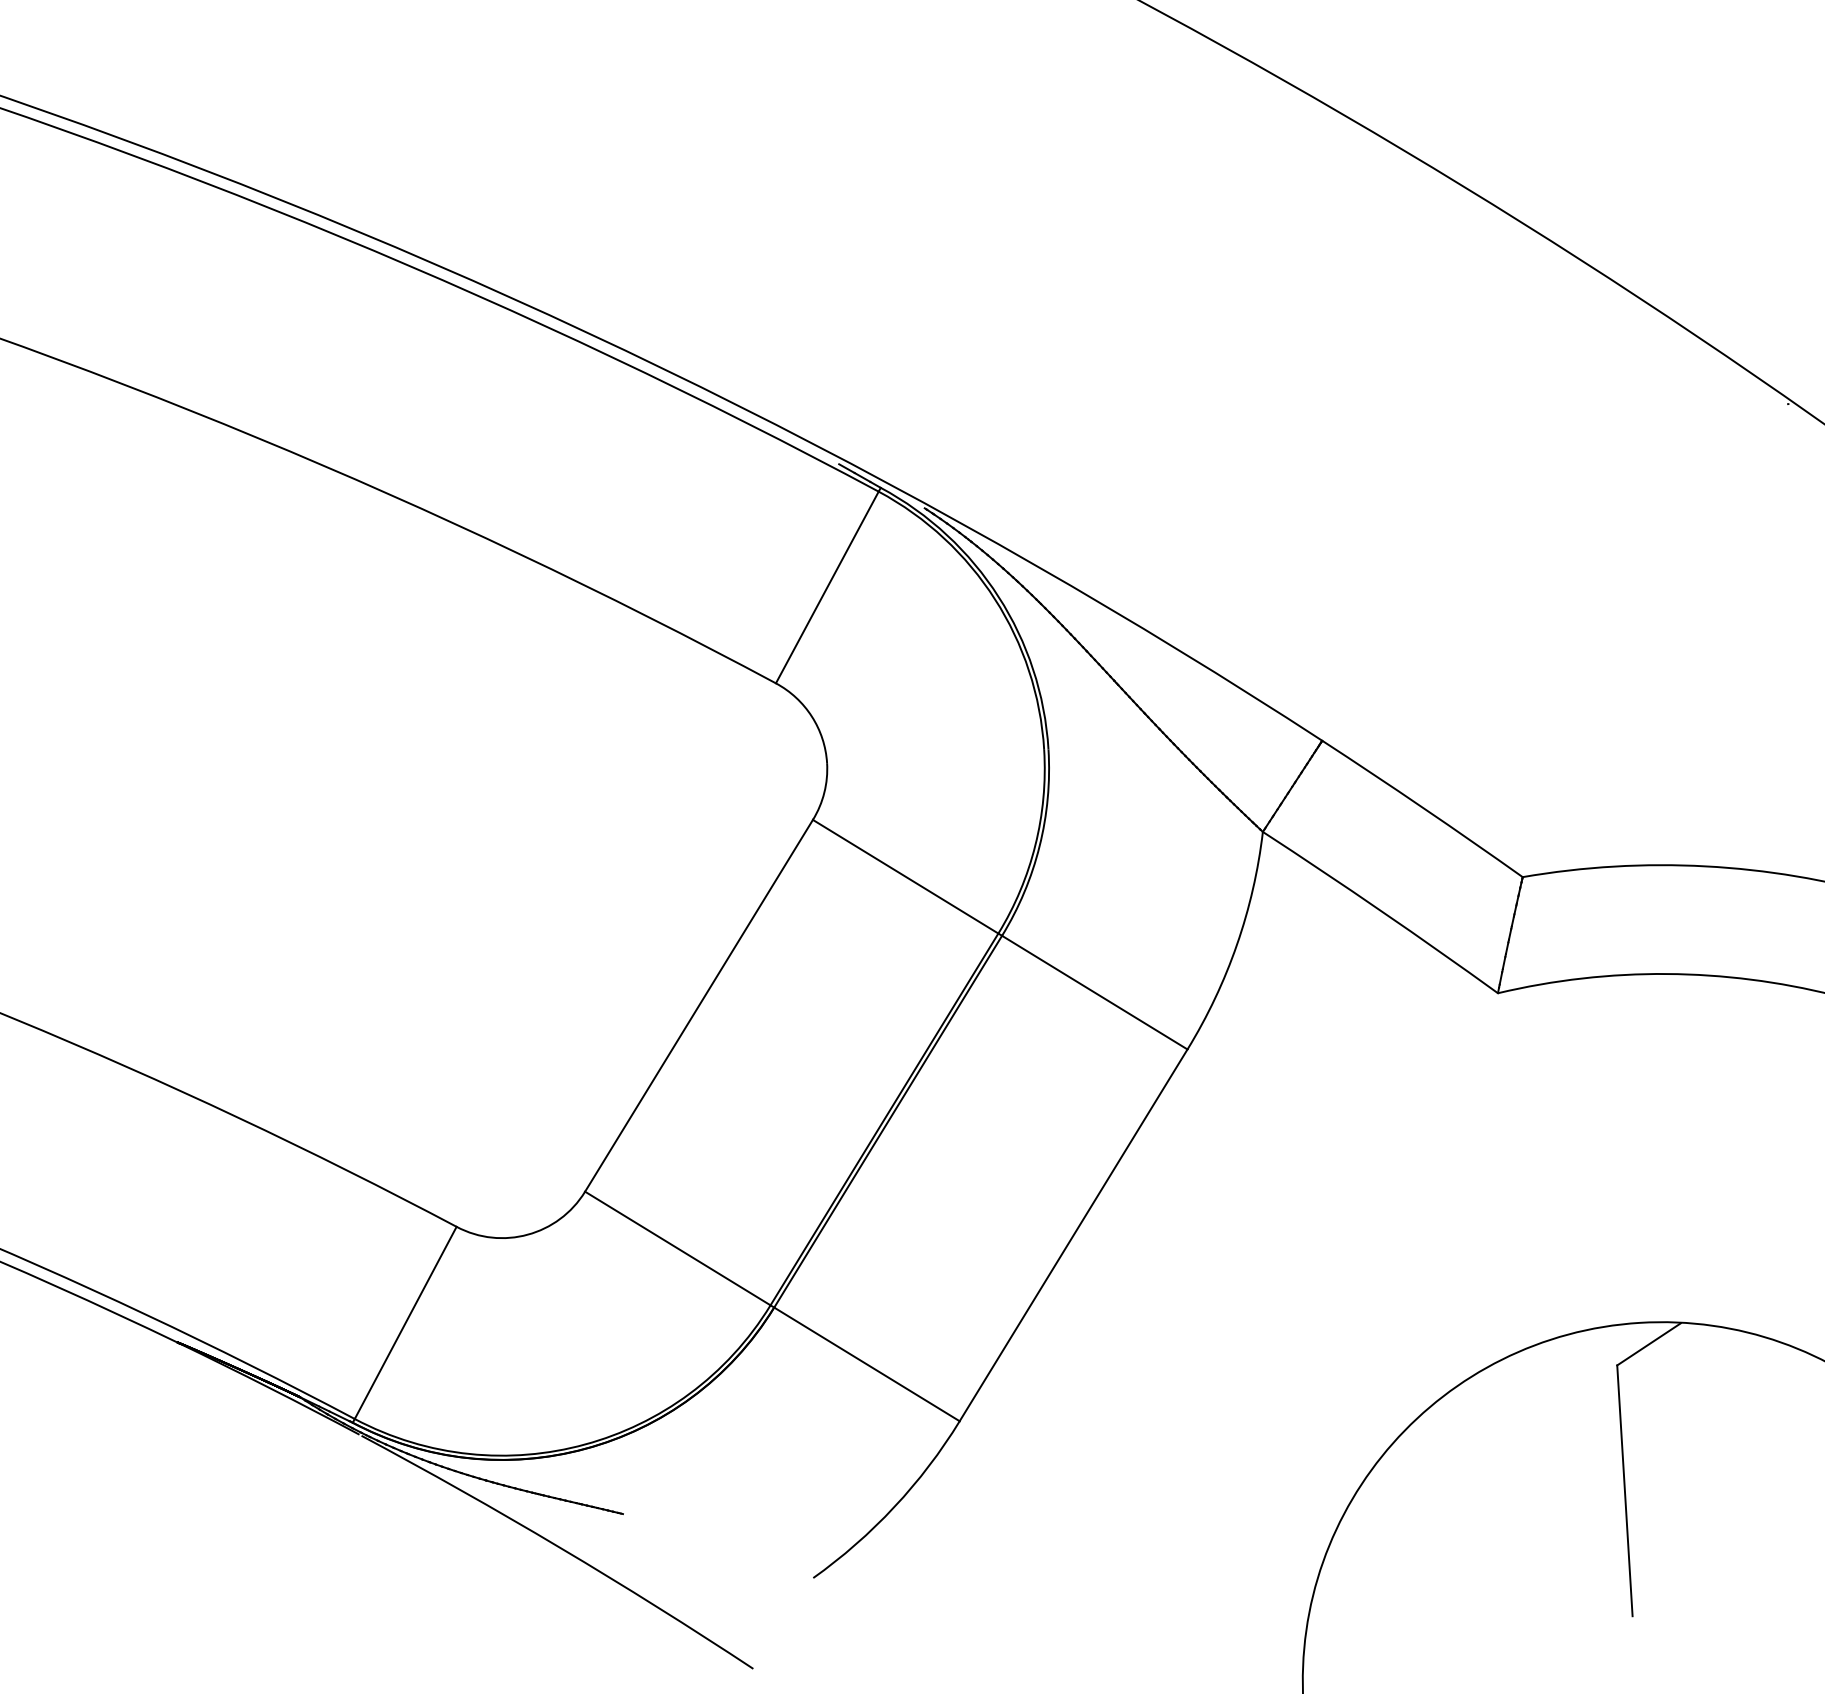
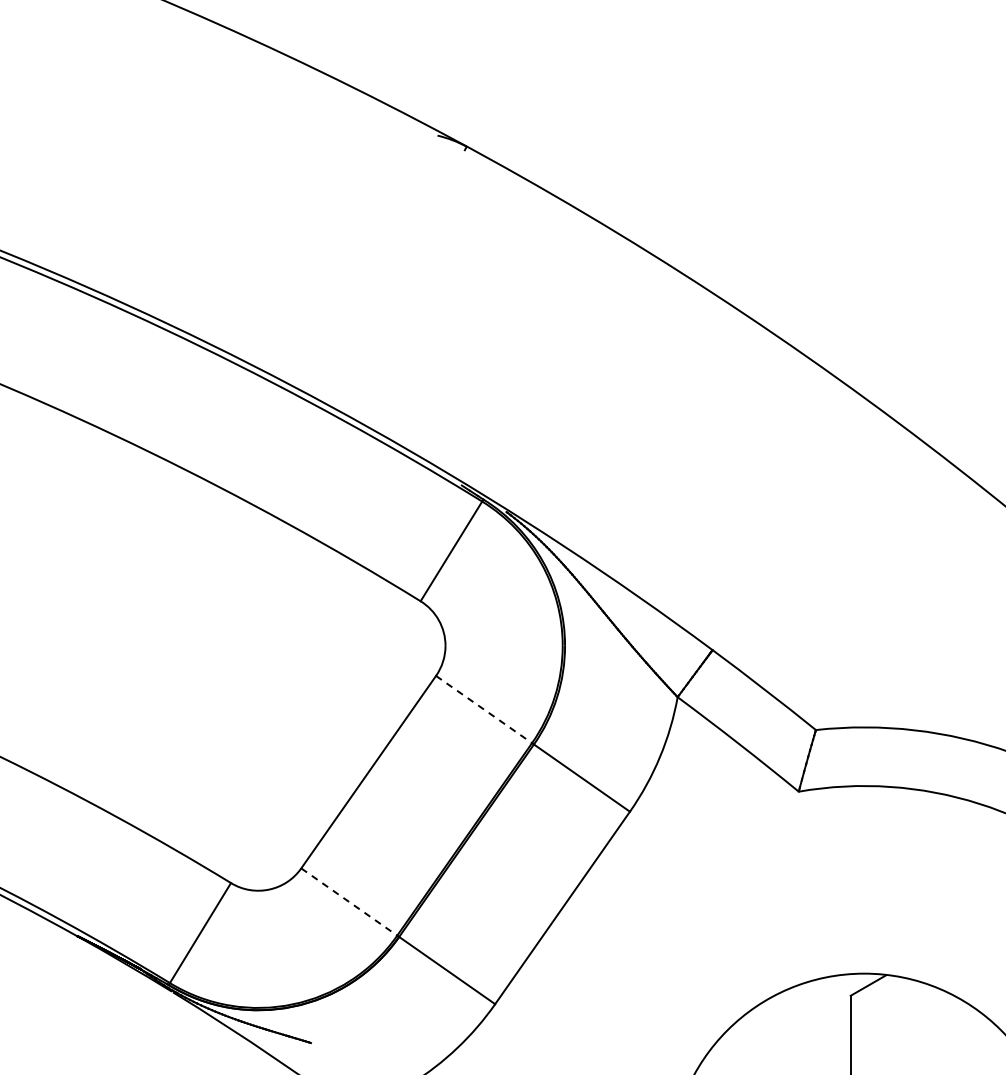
line: (906, 876) -> (484, 709), solid -> dashed
line: (678, 1247) -> (349, 901), solid -> dashed

